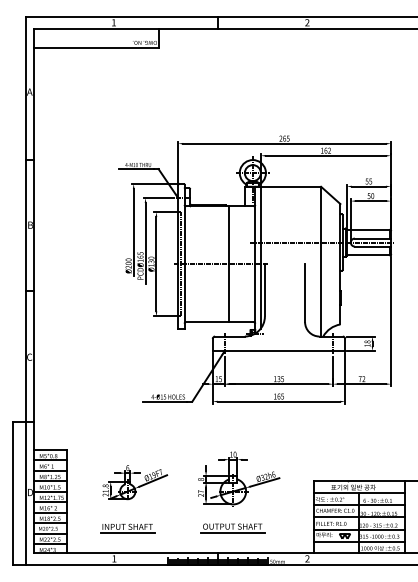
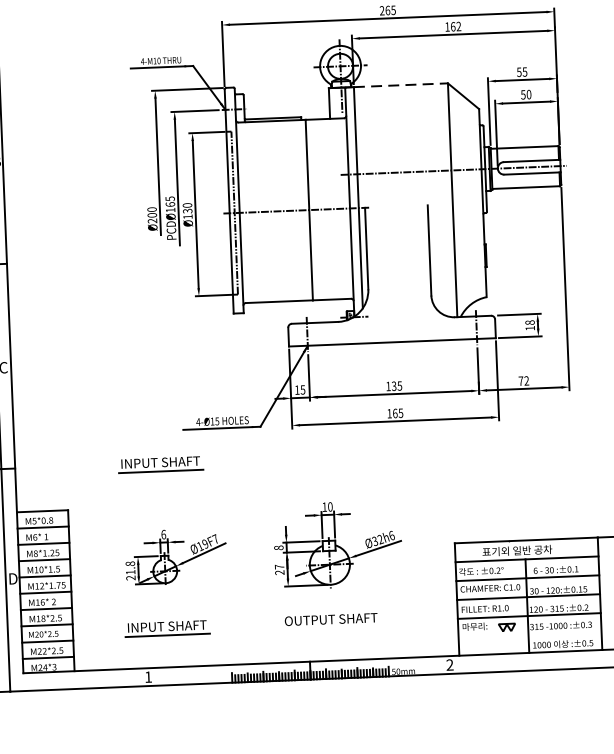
line: (291, 186) -> (401, 84), solid -> dashed
part: (127, 423) -> (160, 465), added
line: (233, 532) -> (332, 628), removed
line: (359, 541) -> (530, 634), removed

